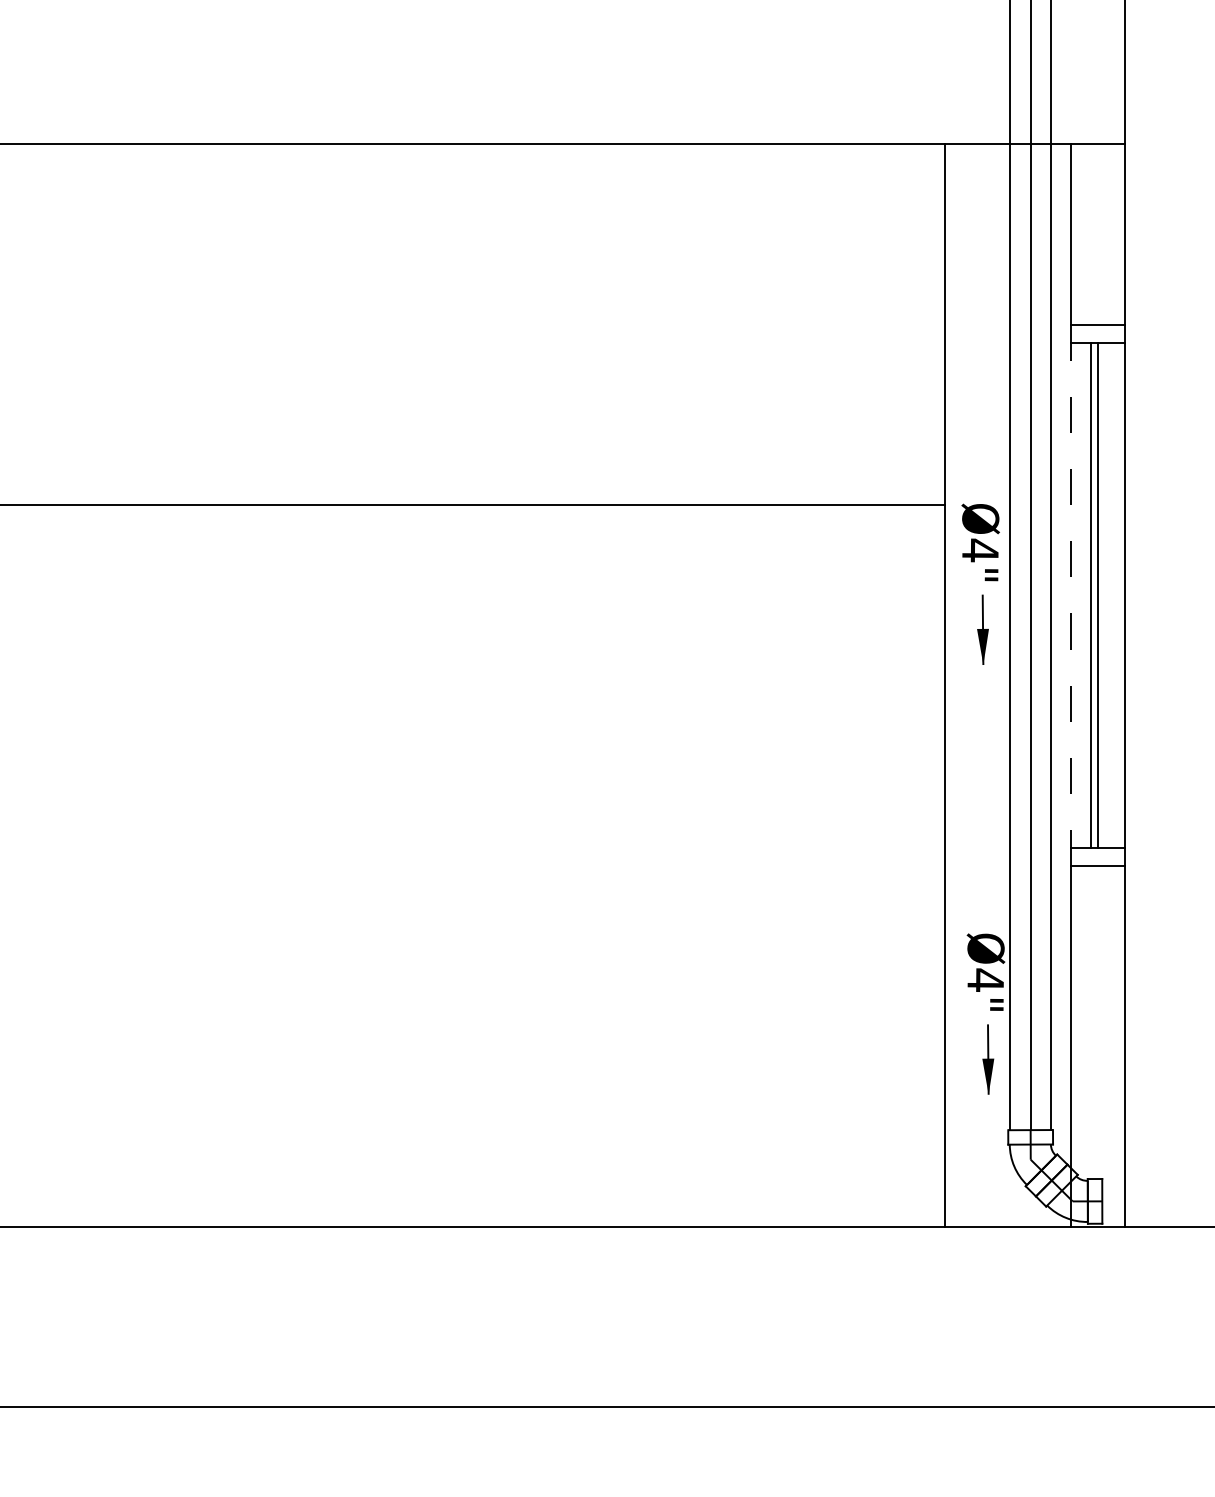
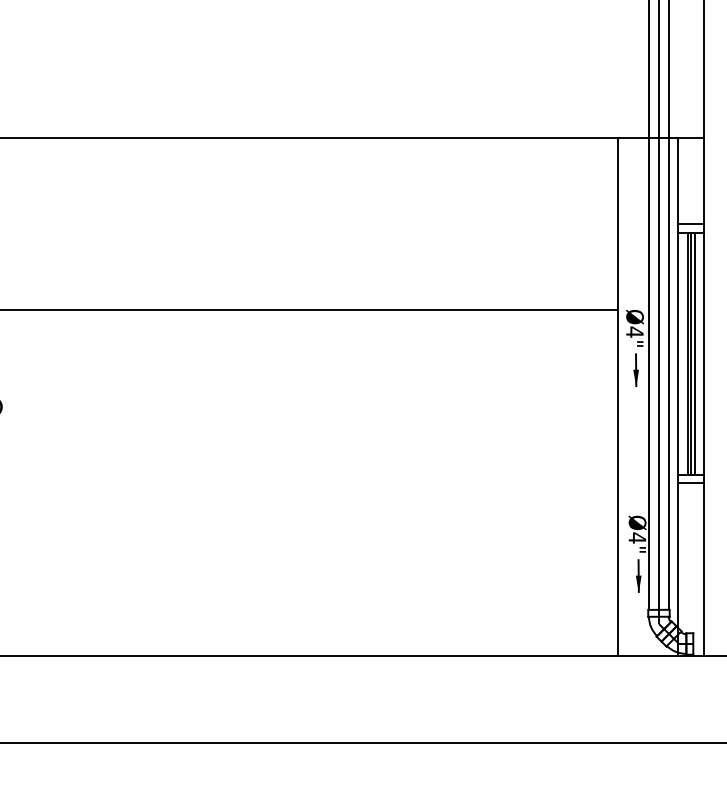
line: (1071, 594) -> (678, 353), dashed -> solid
line: (1104, 594) -> (694, 353), added

